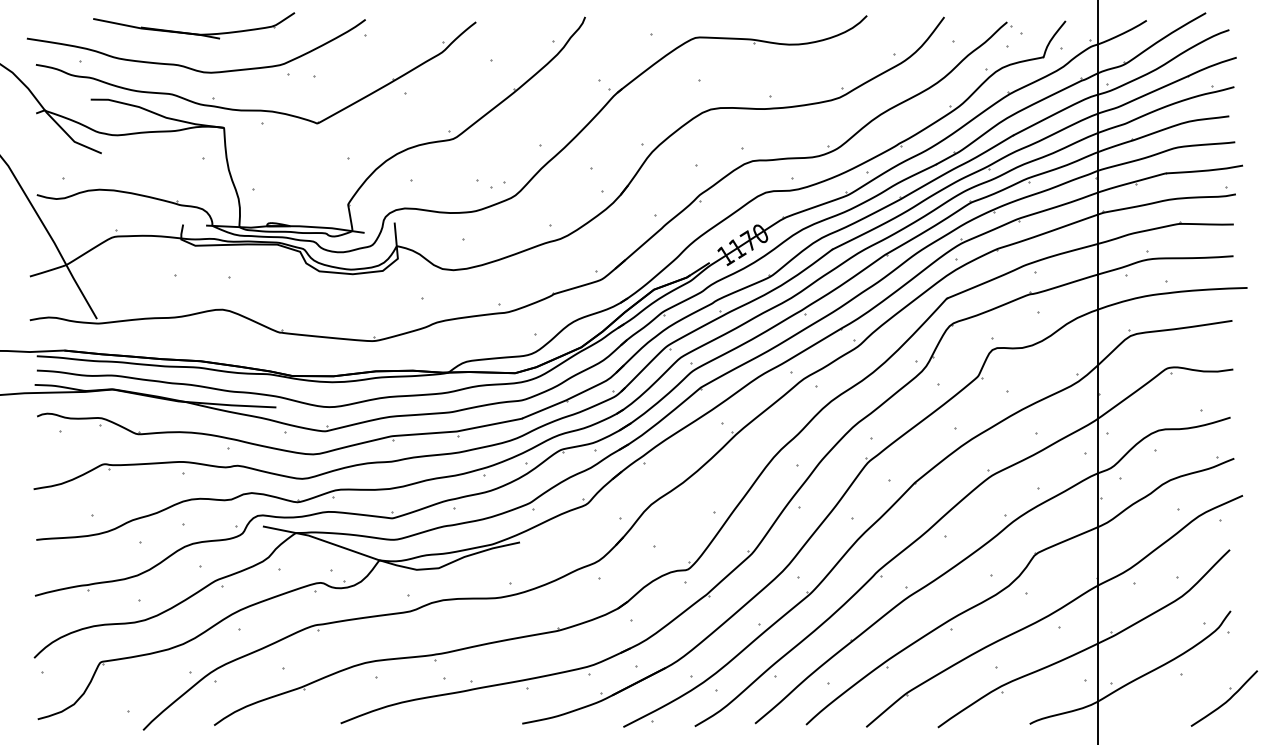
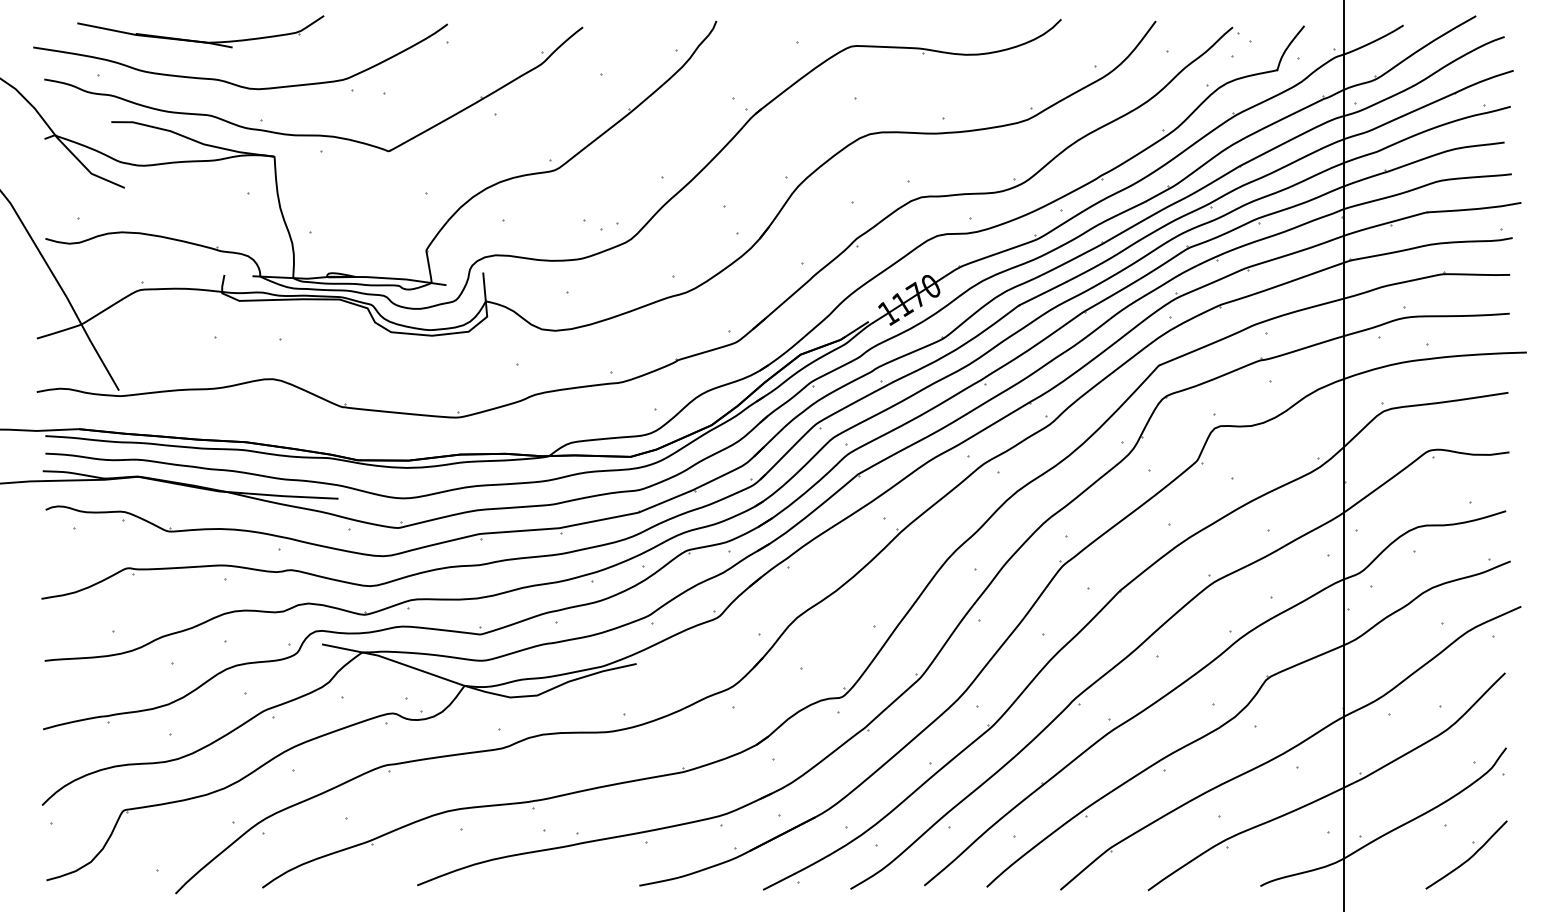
part: (193, 32) -> (199, 40), moved
part: (1224, 698) -> (1466, 854), moved

